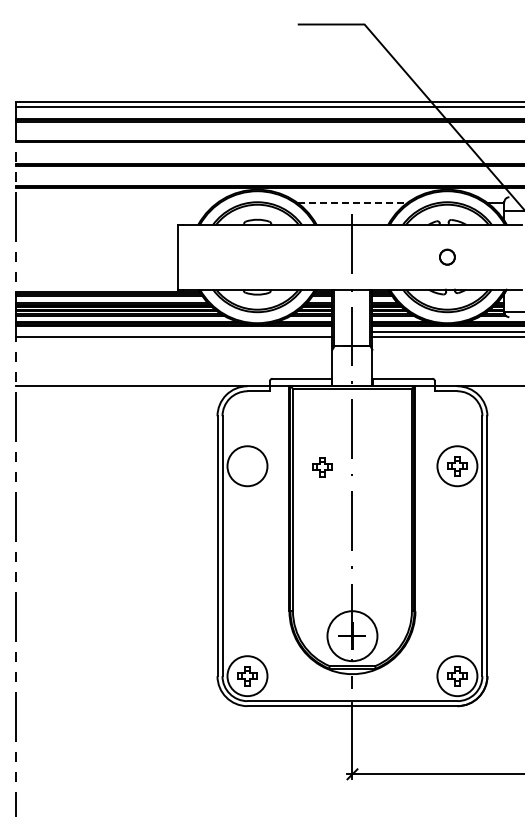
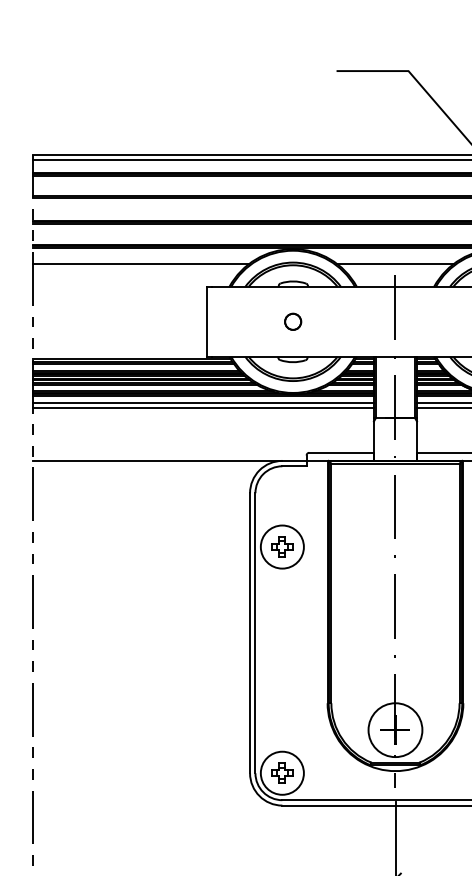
line: (115, 203) -> (140, 263), added
line: (352, 203) -> (395, 263), dashed -> solid
part: (257, 256) -> (293, 321), added
line: (173, 332) -> (202, 402), added
part: (322, 467) -> (282, 547), moved

